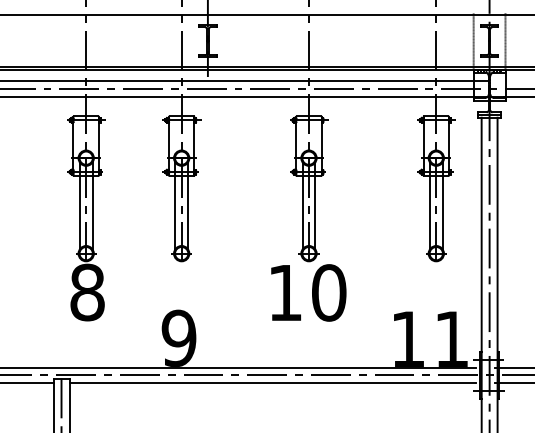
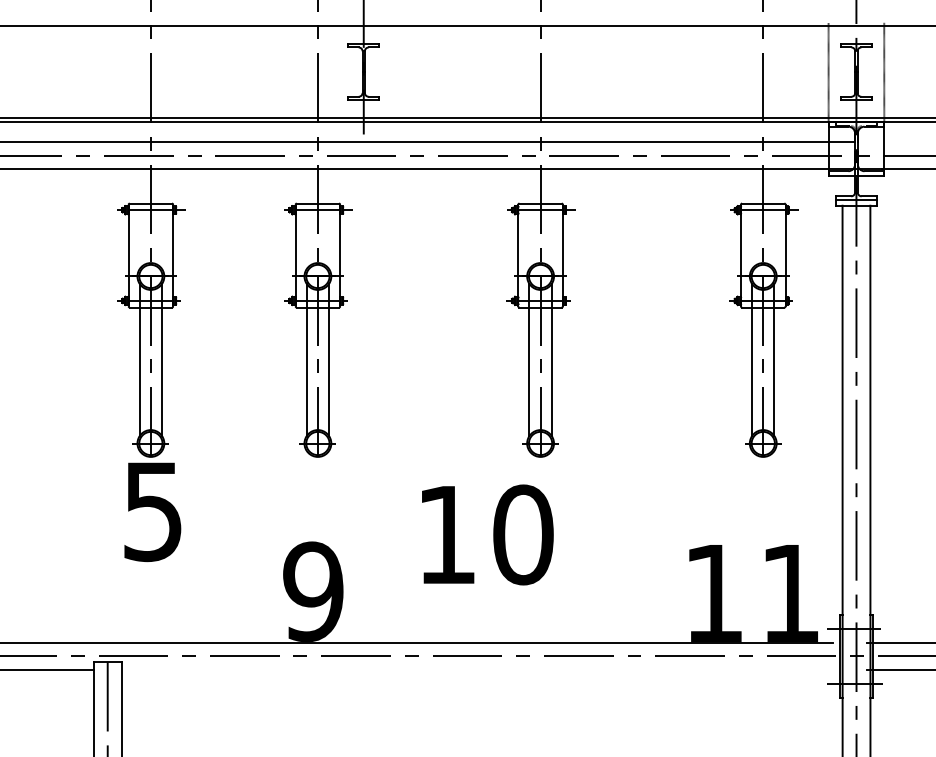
text: (87, 292) -> (153, 511), 8 -> 5
text: (308, 292) -> (487, 534), moved
line: (272, 383) -> (476, 670), removed

